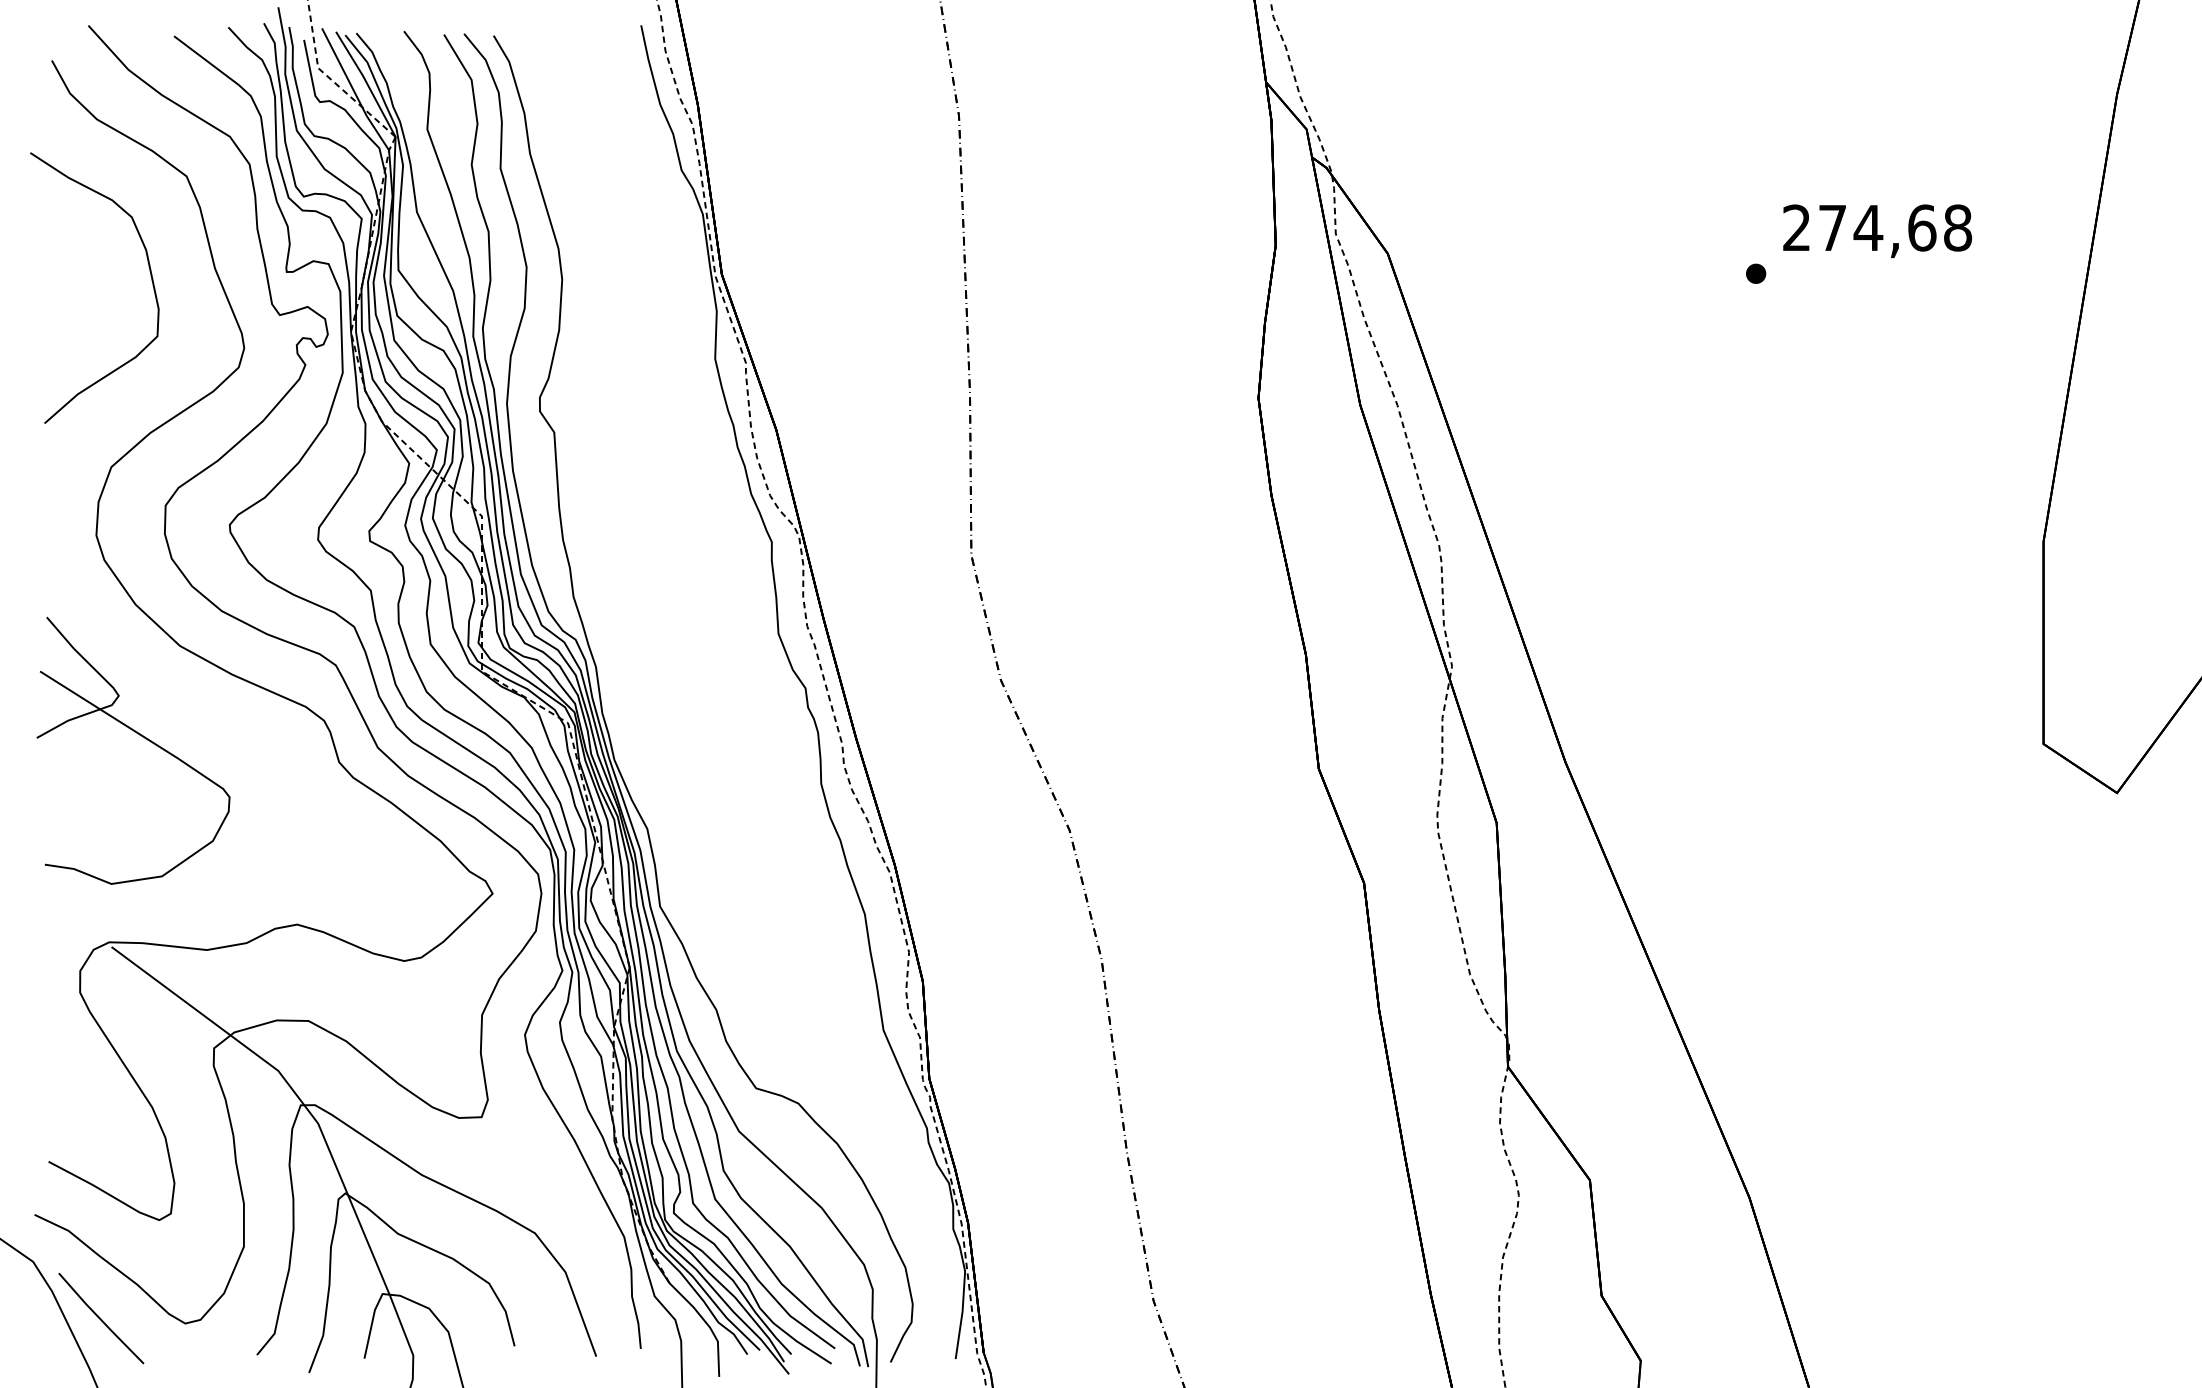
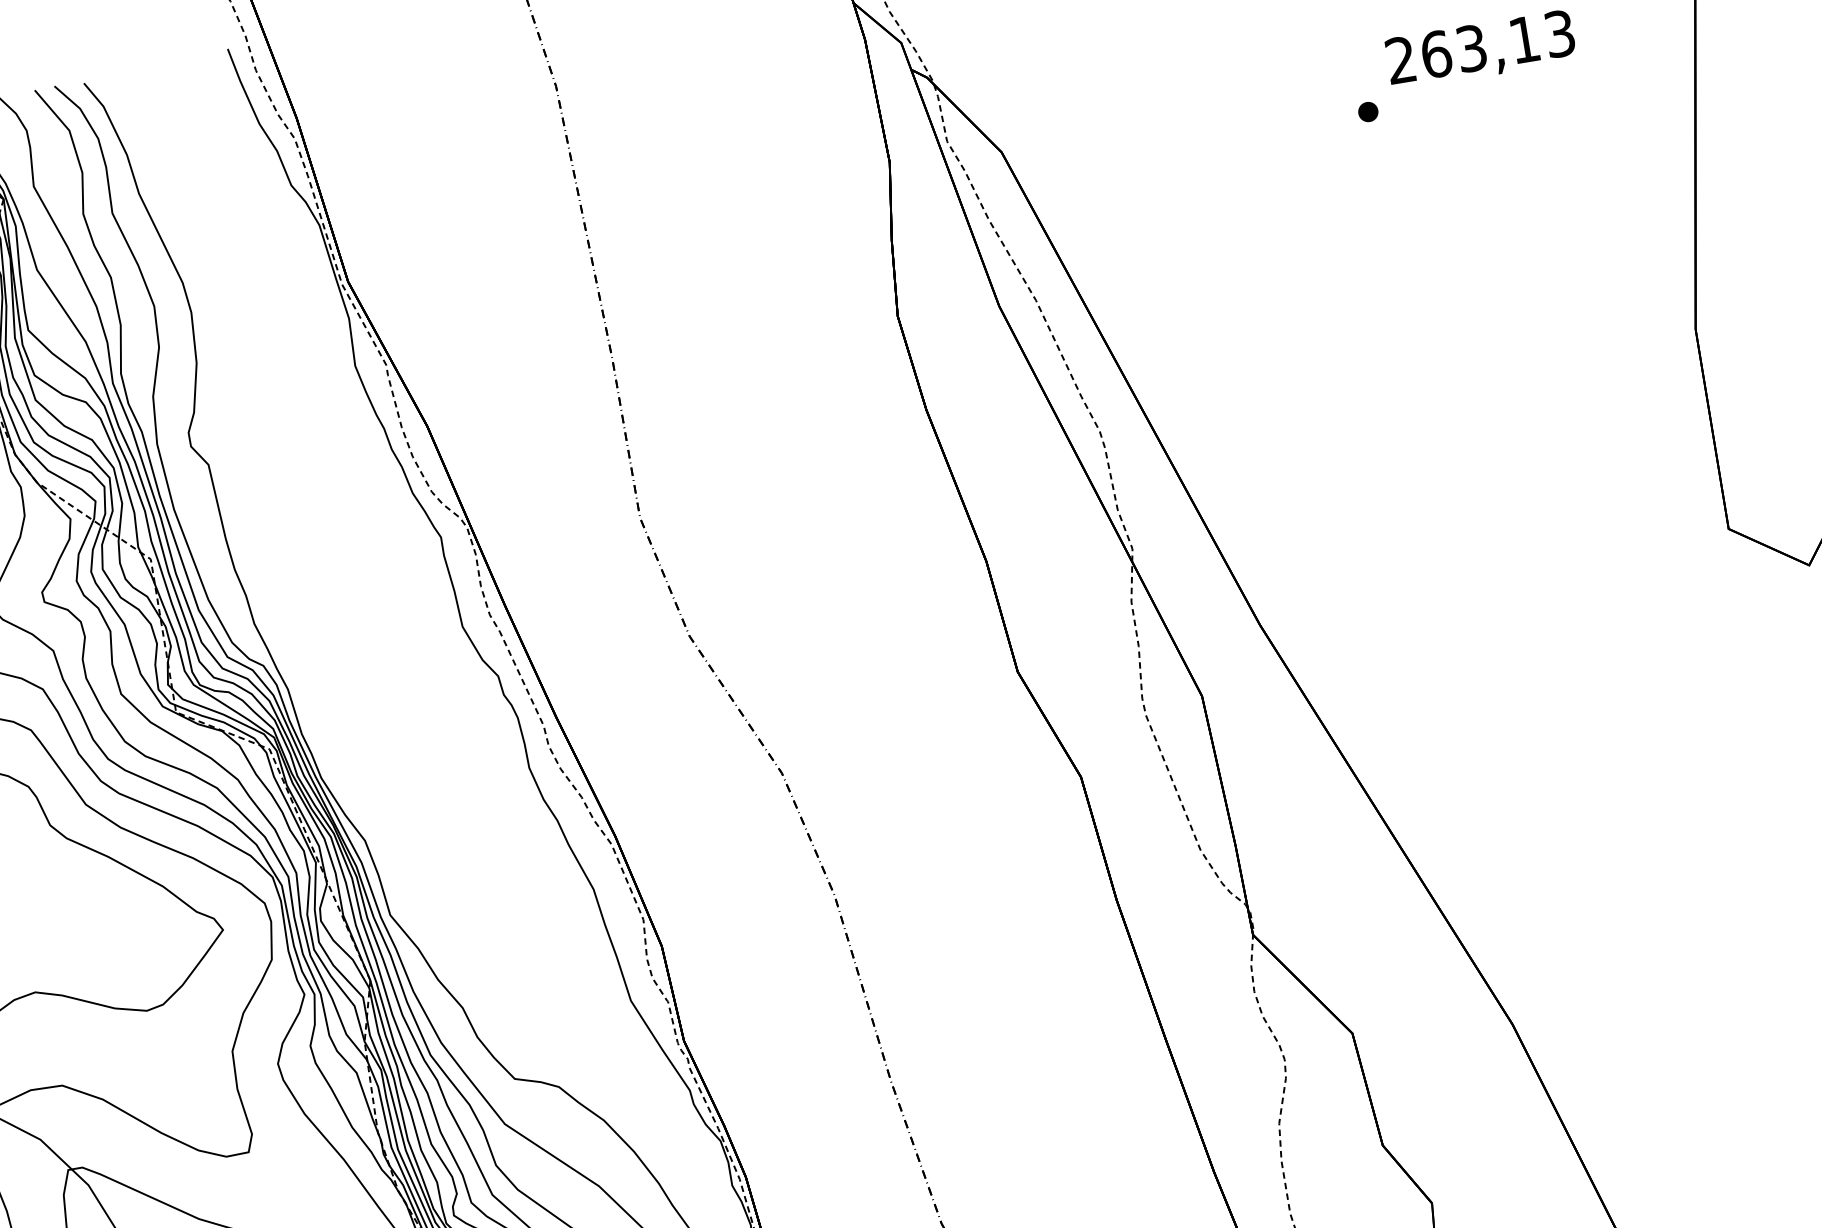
text: (1895, 227) -> (1498, 43), 274,68 -> 263,13

